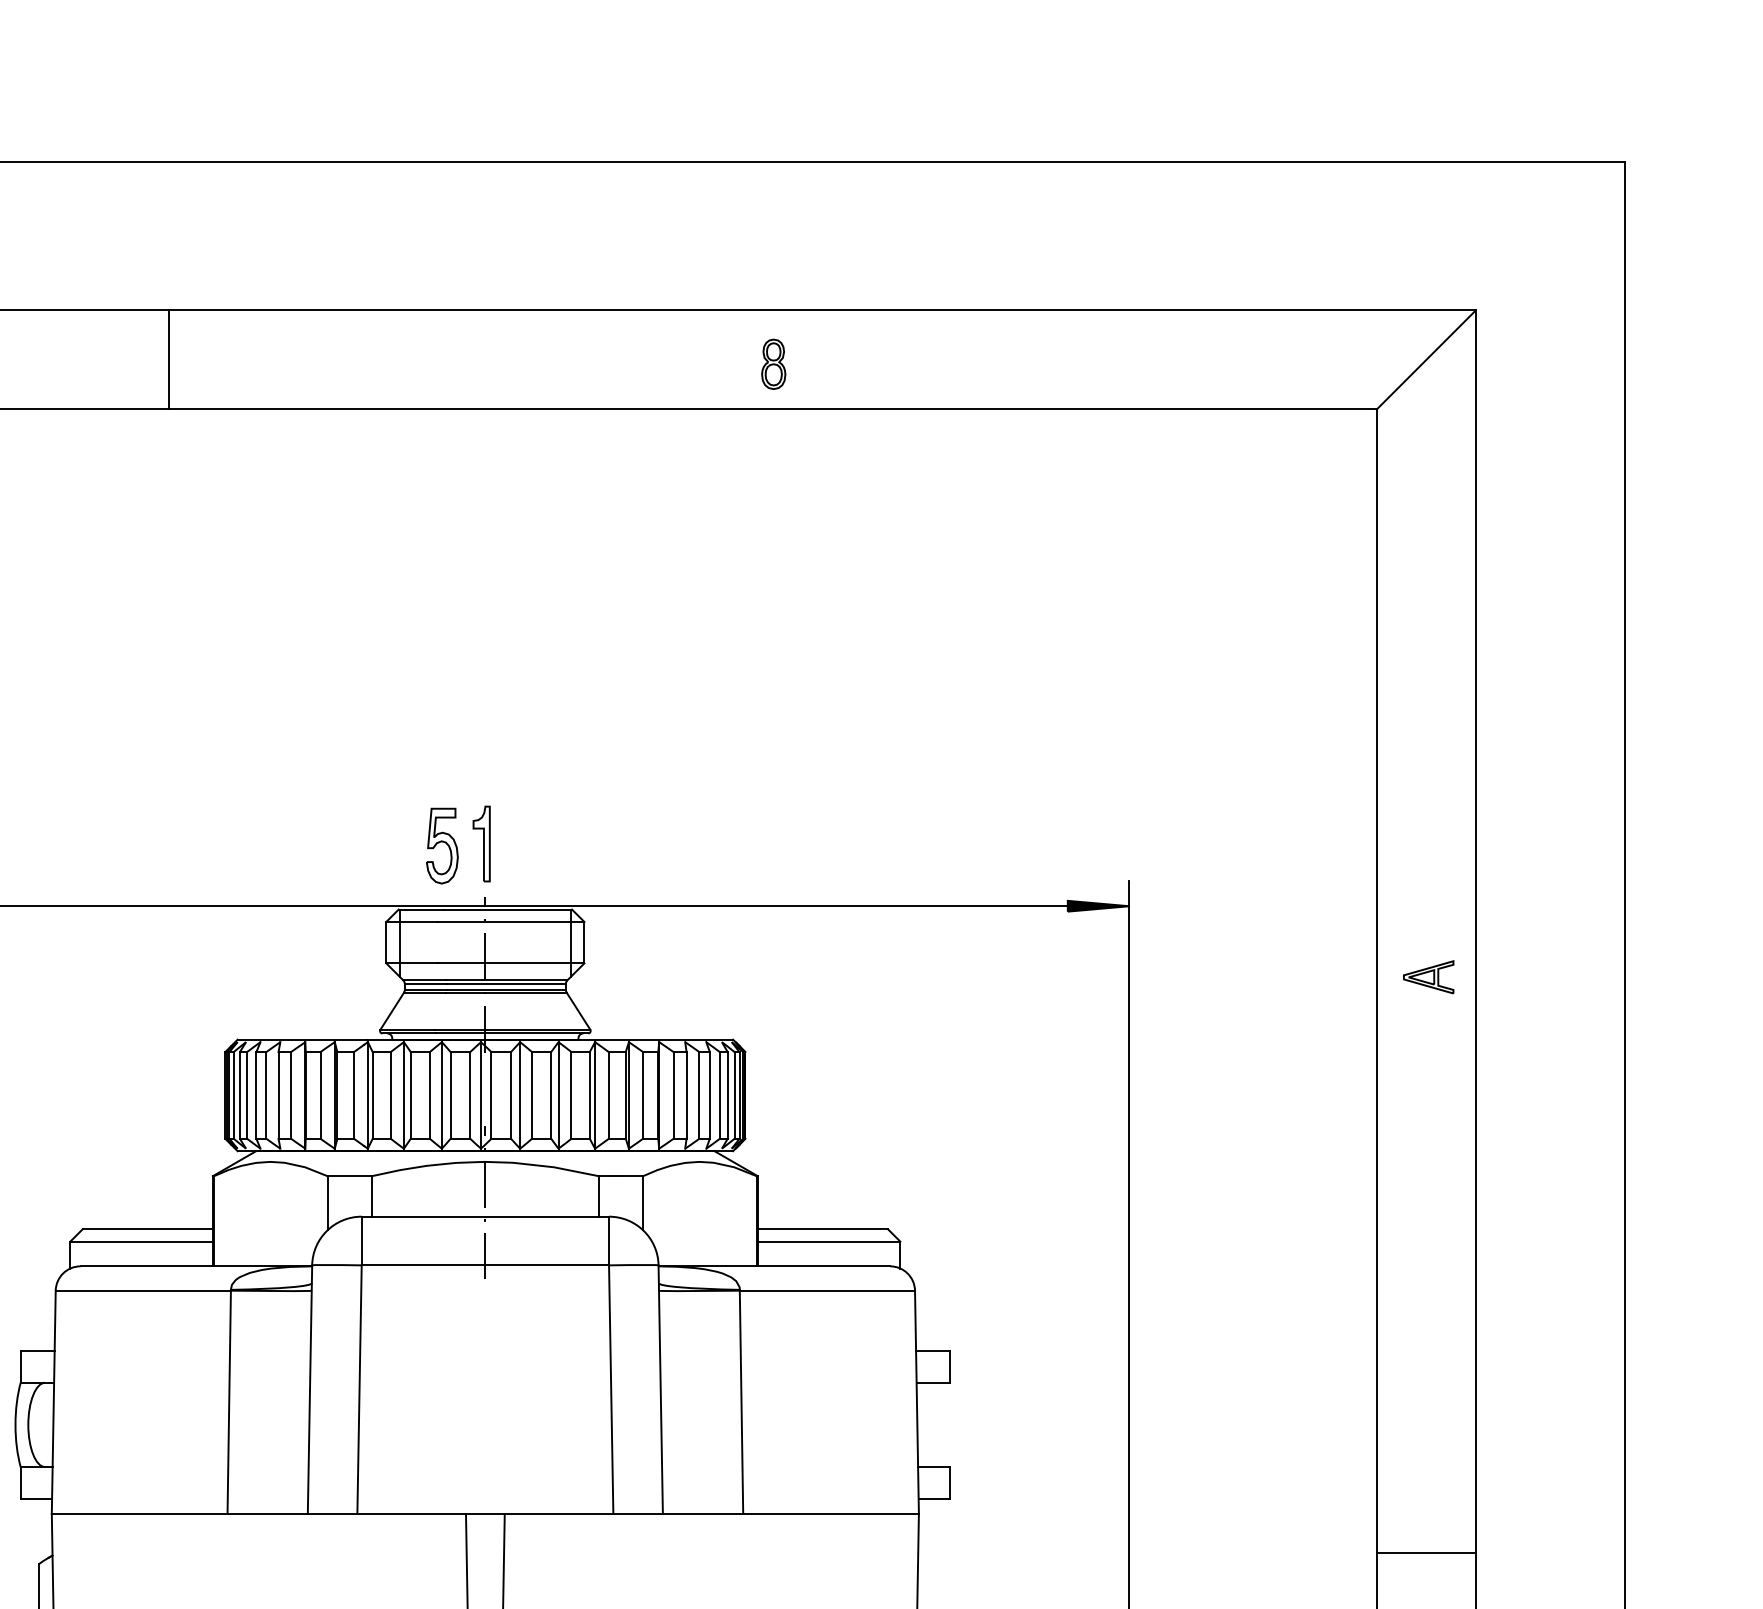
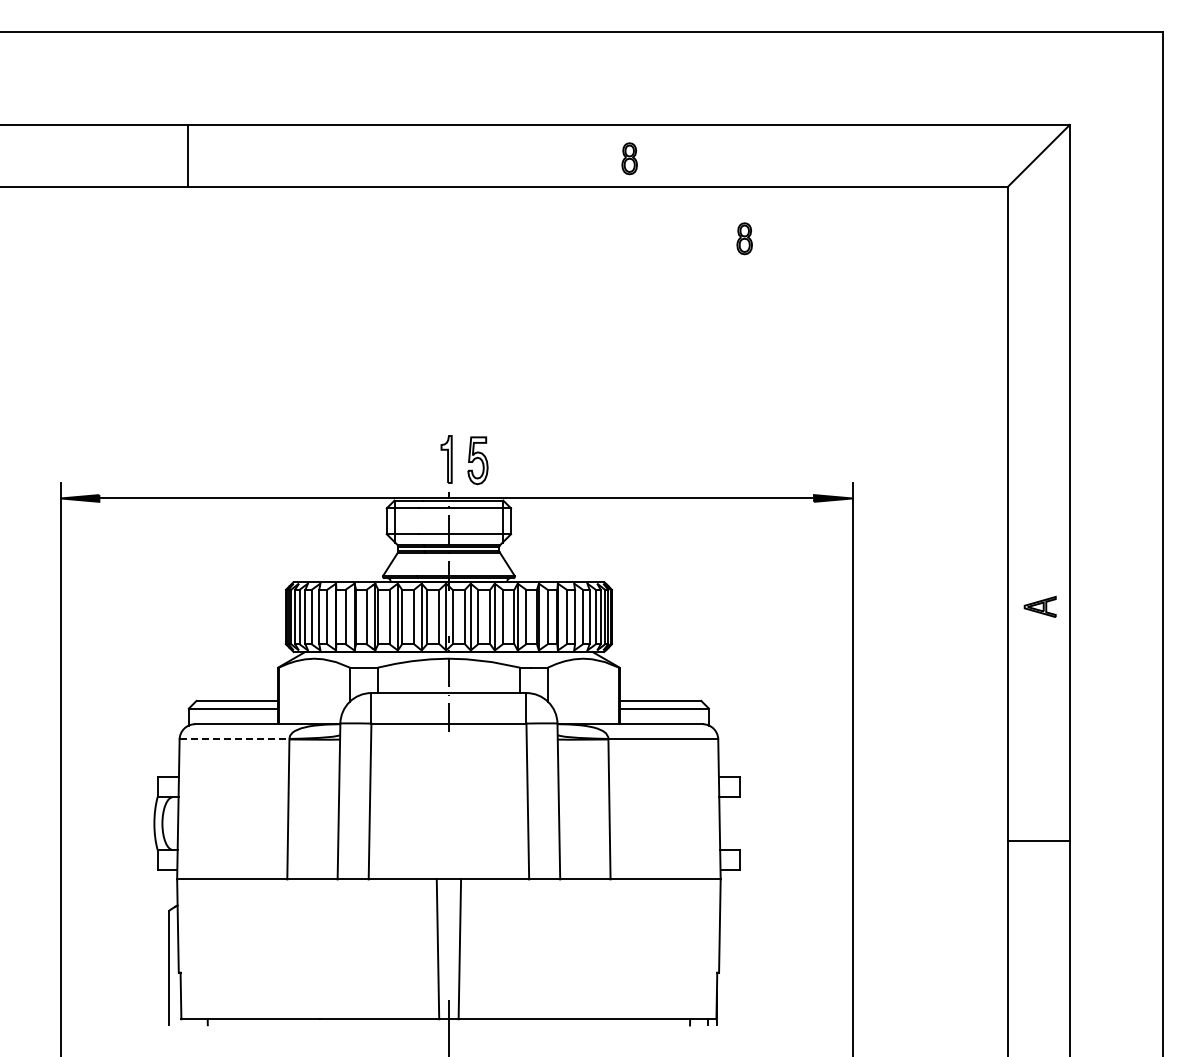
line: (168, 359) -> (187, 155), moved
part: (956, 491) -> (744, 238), added
part: (441, 845) -> (477, 460), moved
part: (1427, 976) -> (1039, 606), moved
line: (143, 1290) -> (234, 739), solid -> dashed
line: (1425, 1552) -> (1038, 840), moved

